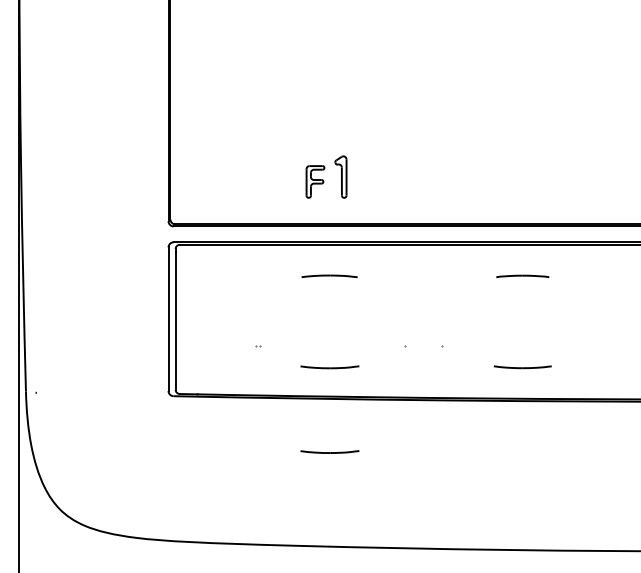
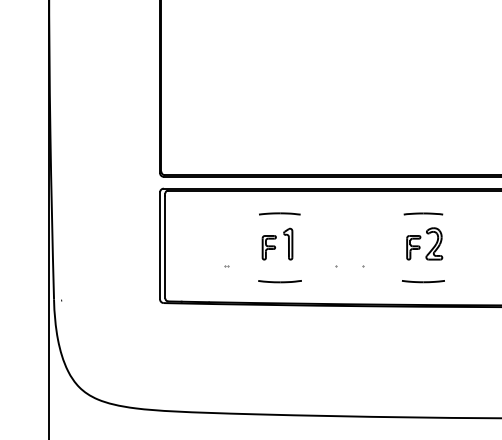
part: (326, 176) -> (277, 243), moved
part: (524, 316) -> (424, 243), added
line: (329, 451) -> (279, 344), removed

